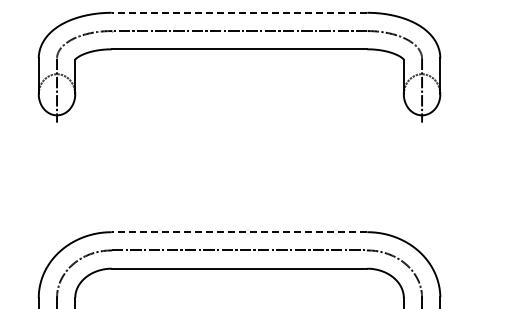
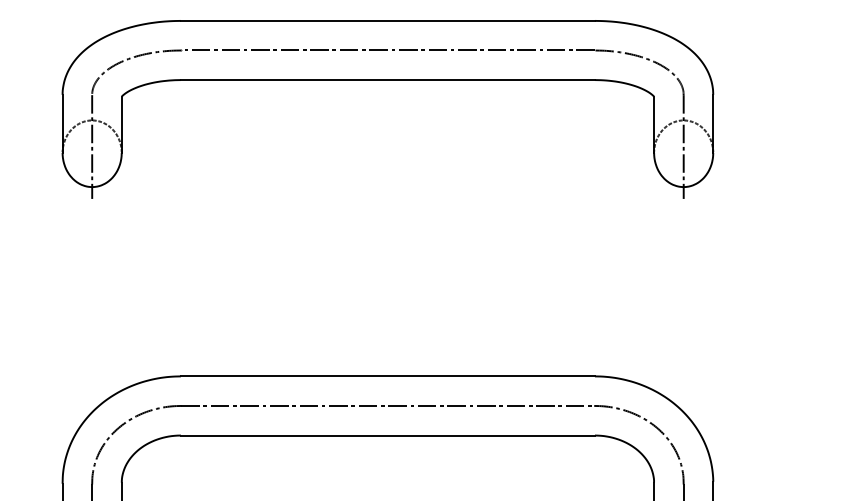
line: (239, 12) -> (387, 20), dashed -> solid
line: (239, 232) -> (387, 376), dashed -> solid

